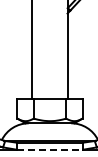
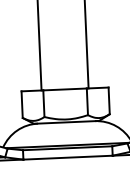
line: (50, 149) -> (68, 157), dashed -> solid

